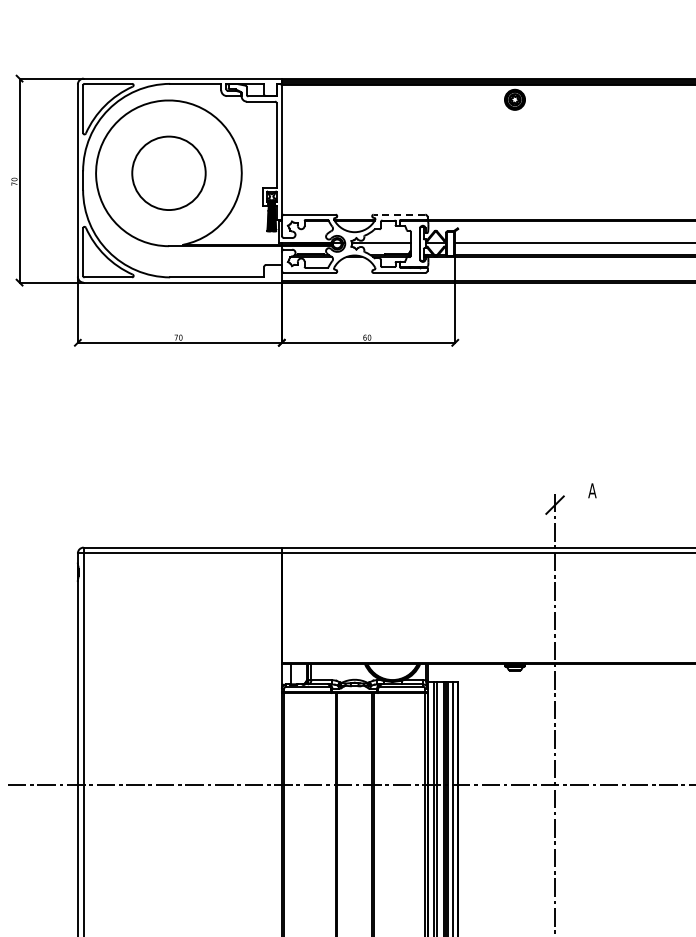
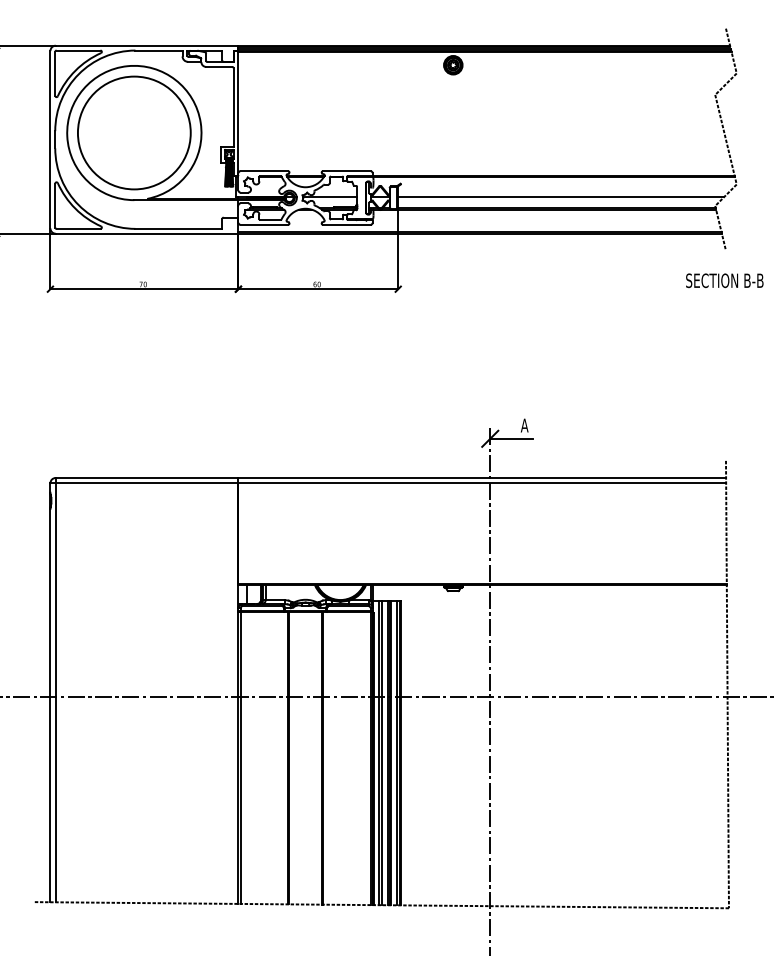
circle: (169, 172) -> (134, 132), size x1.67
line: (399, 215) -> (346, 171), dashed -> solid
line: (578, 504) -> (511, 438), added

